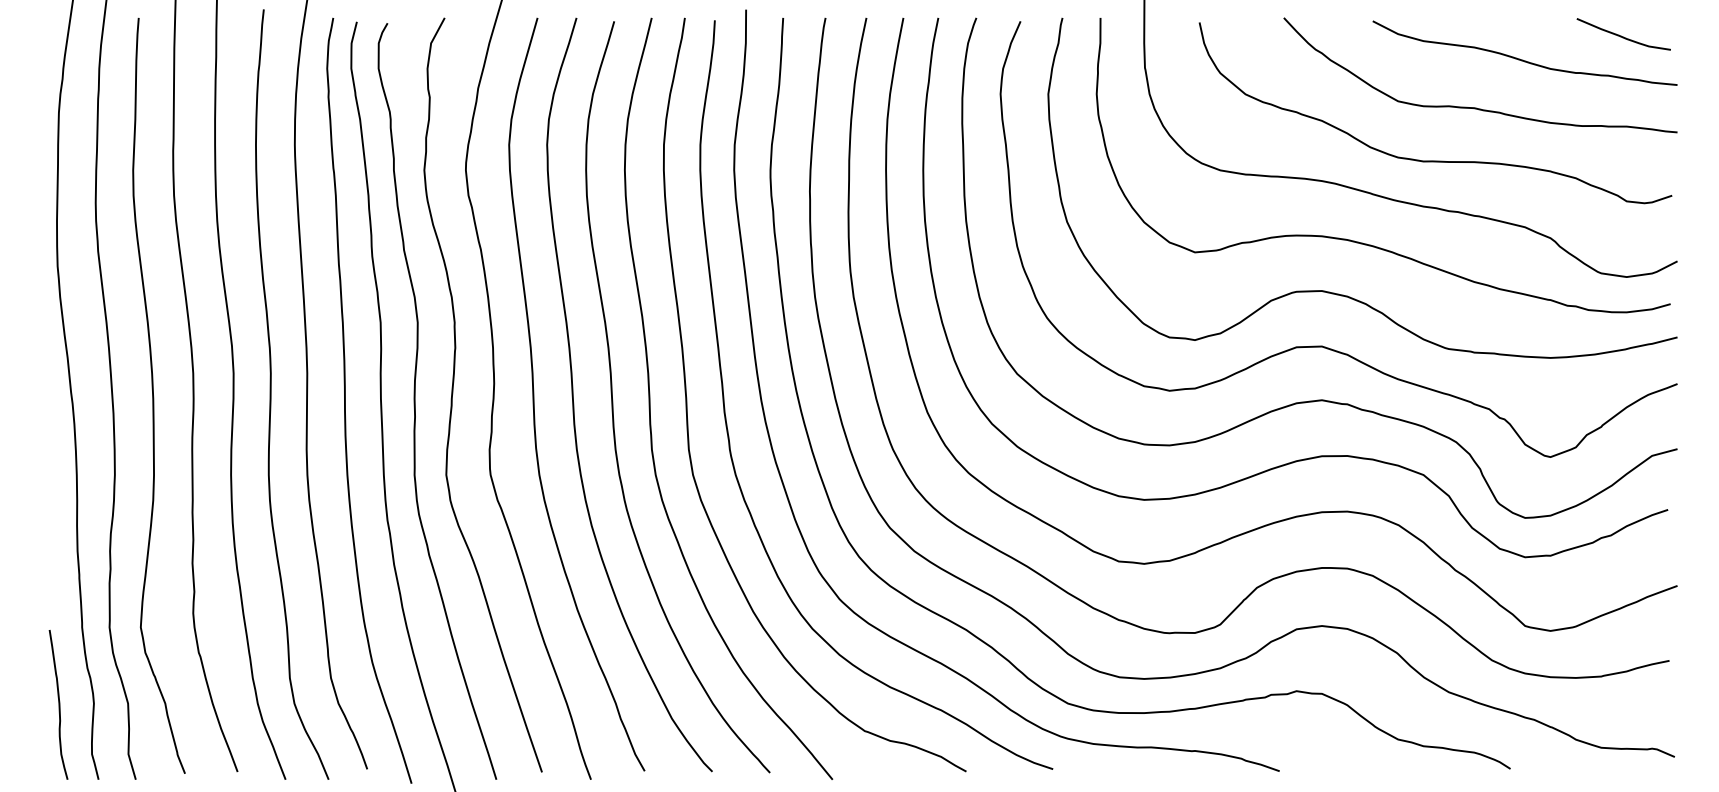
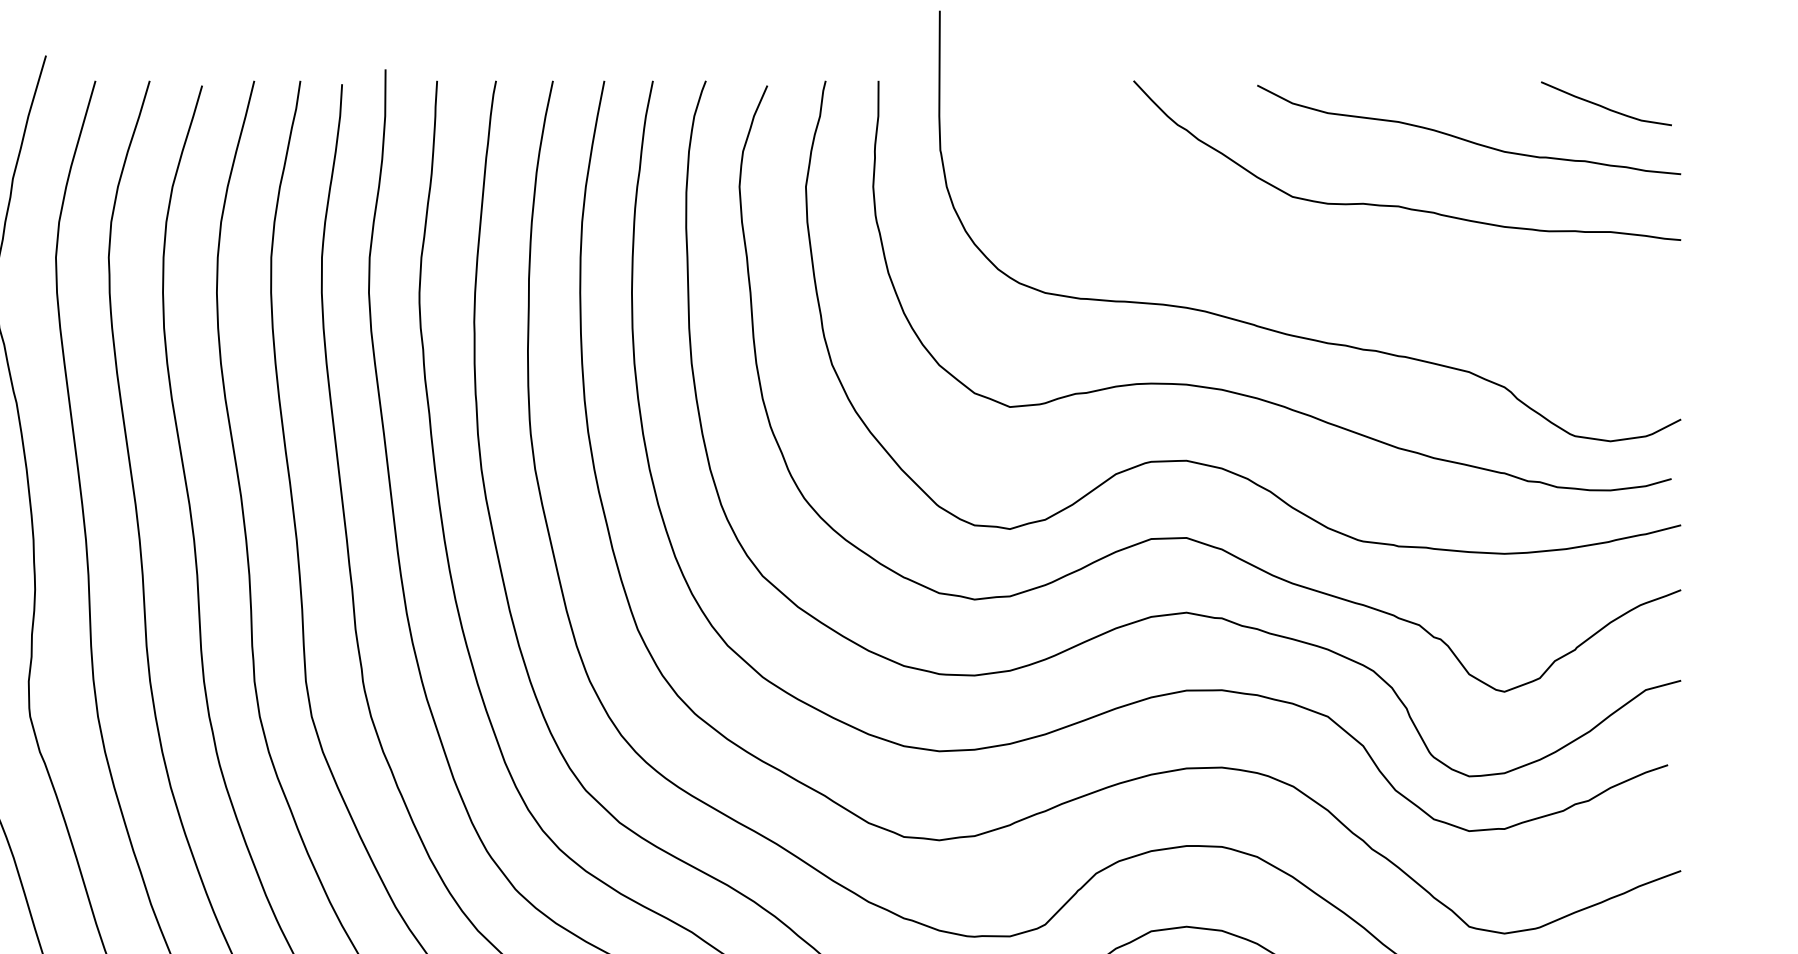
curve: (1435, 160) -> (1344, 279), removed

